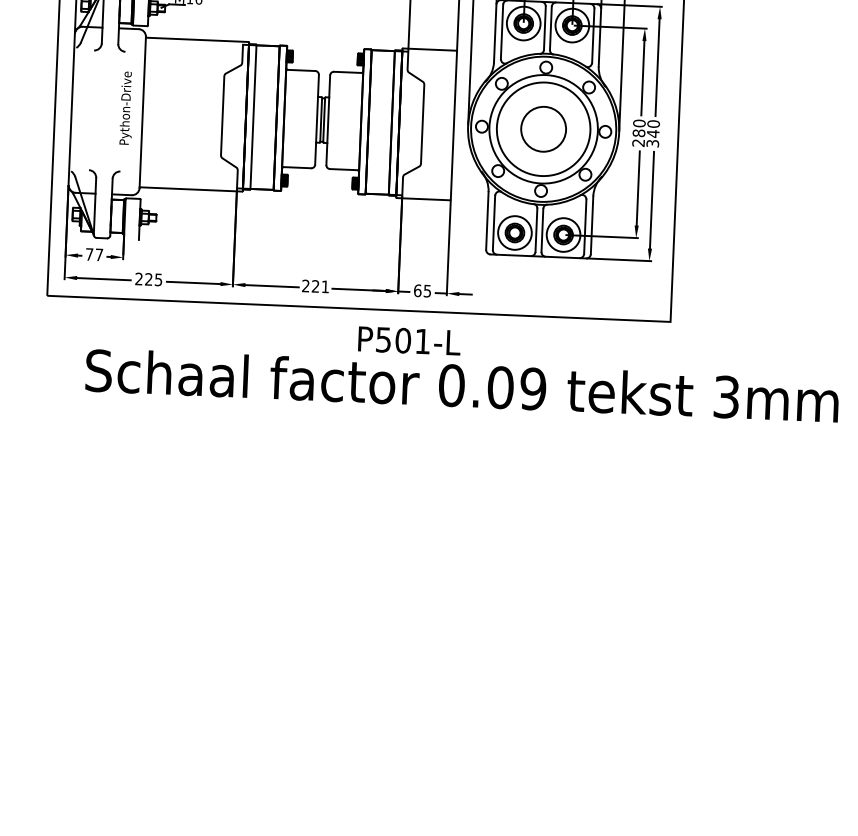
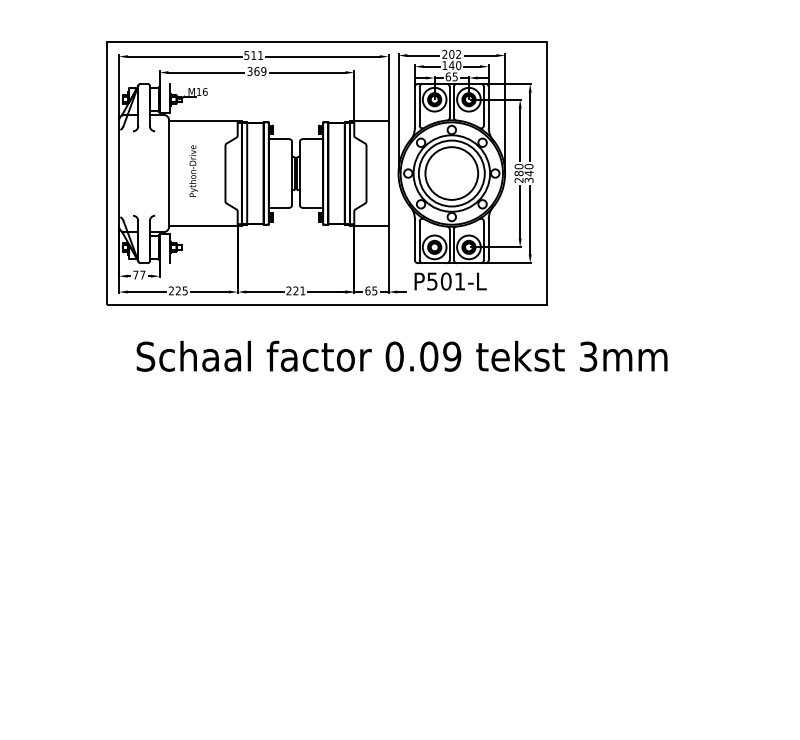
text: (126, 107) -> (193, 170), moved
circle: (543, 129) -> (451, 173), size x1.67
text: (409, 340) -> (450, 281), moved

